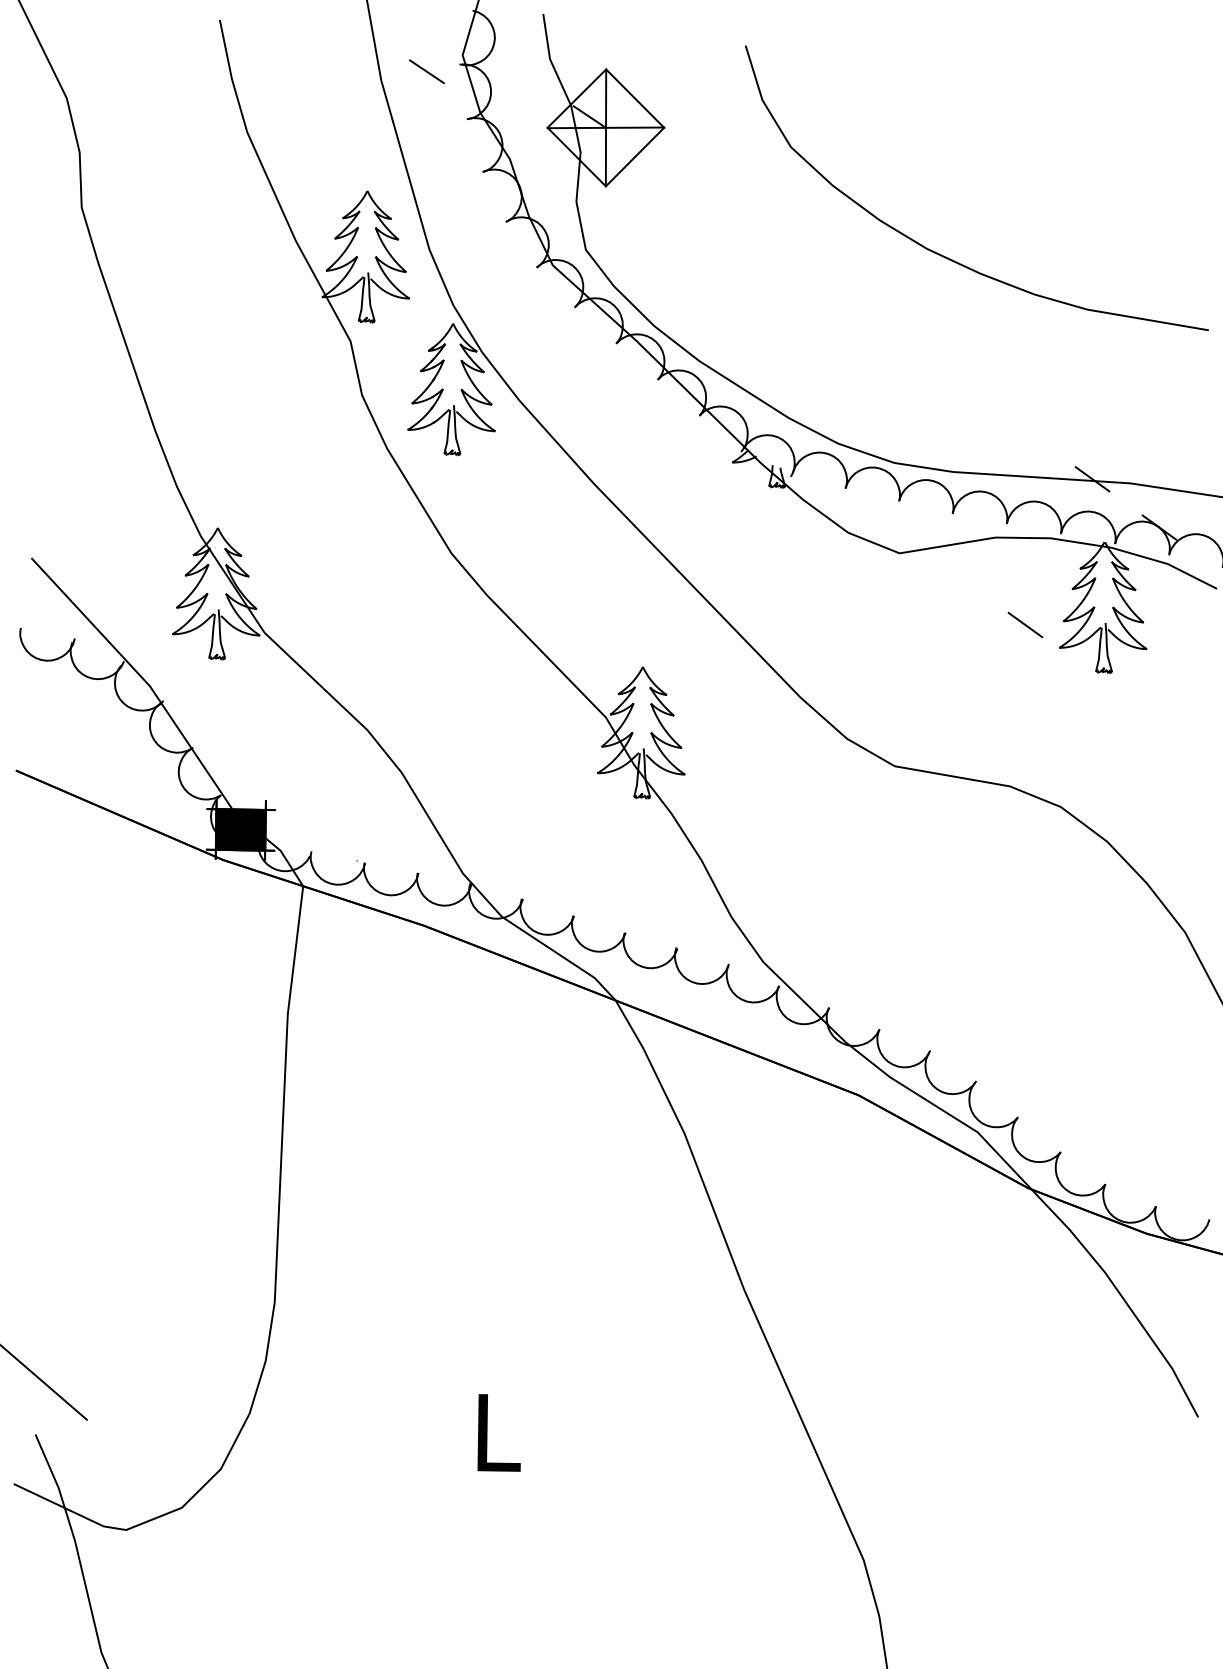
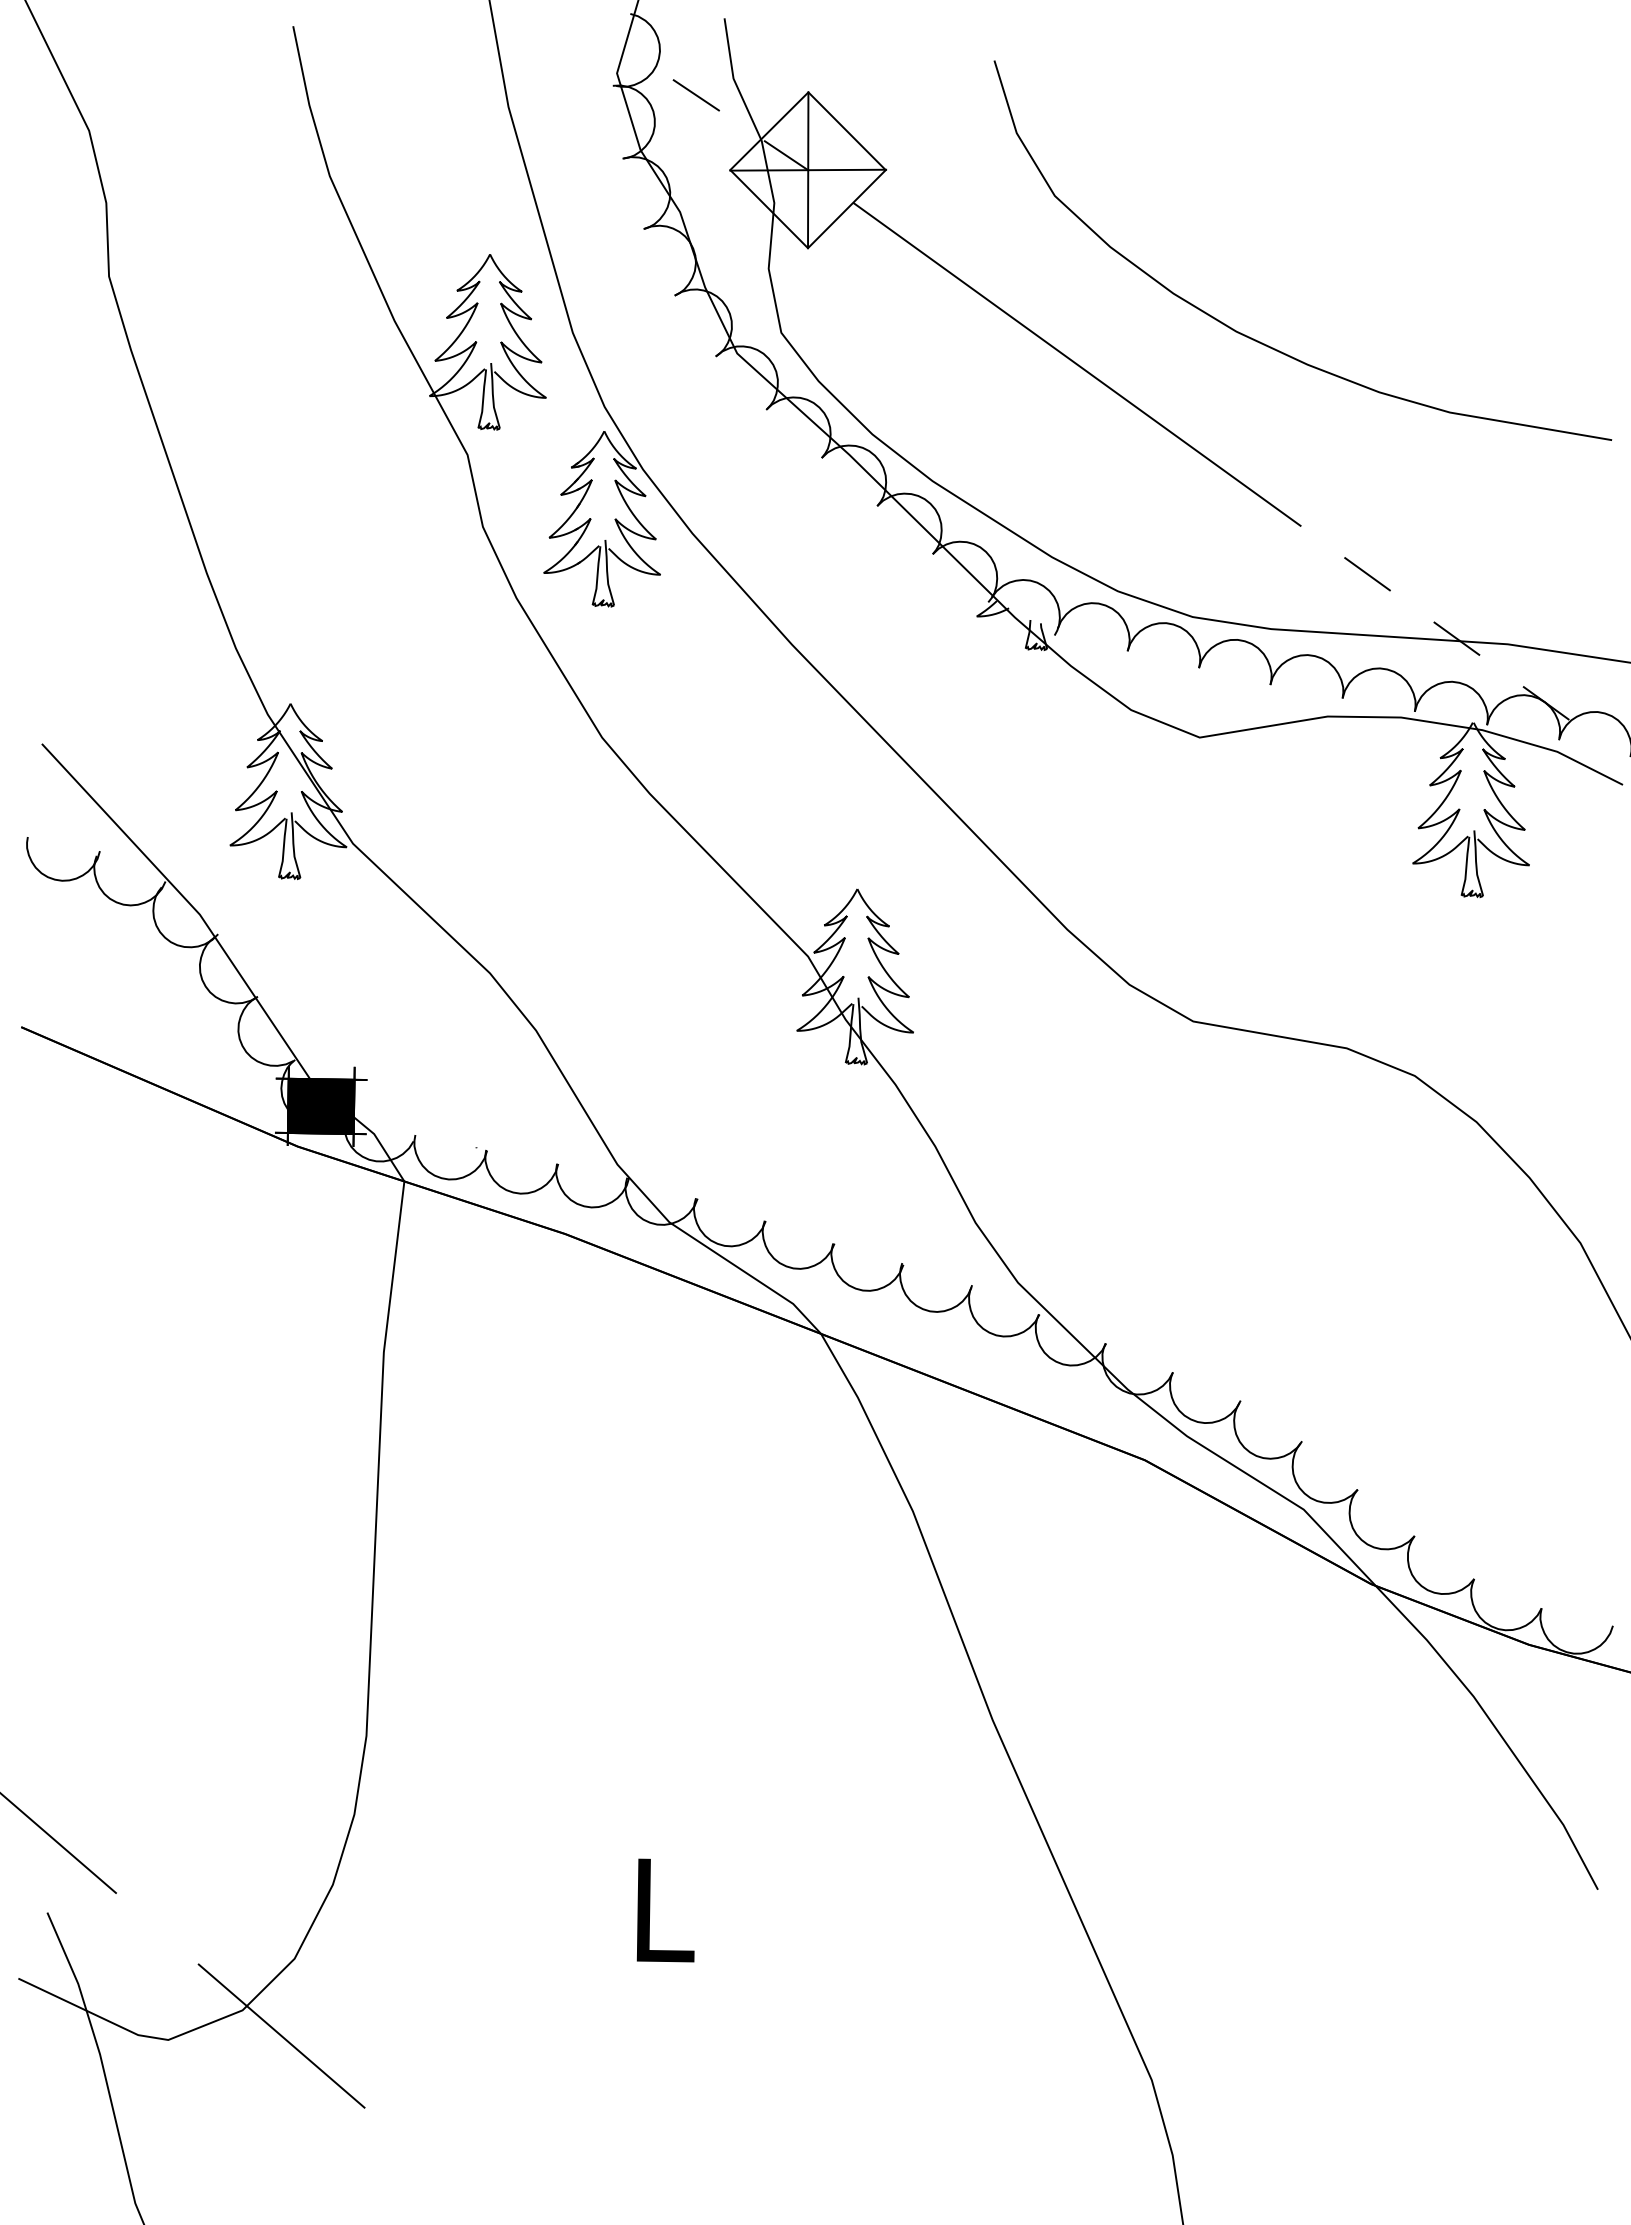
line: (426, 71) -> (695, 95), moved
line: (807, 273) -> (1076, 364), added
line: (1025, 625) -> (1367, 574), moved
line: (211, 1526) -> (281, 2035), added

